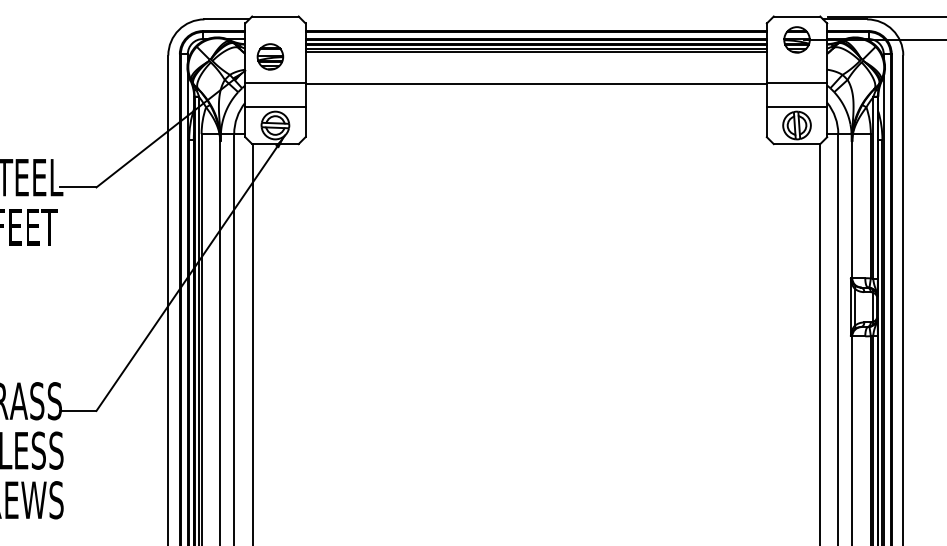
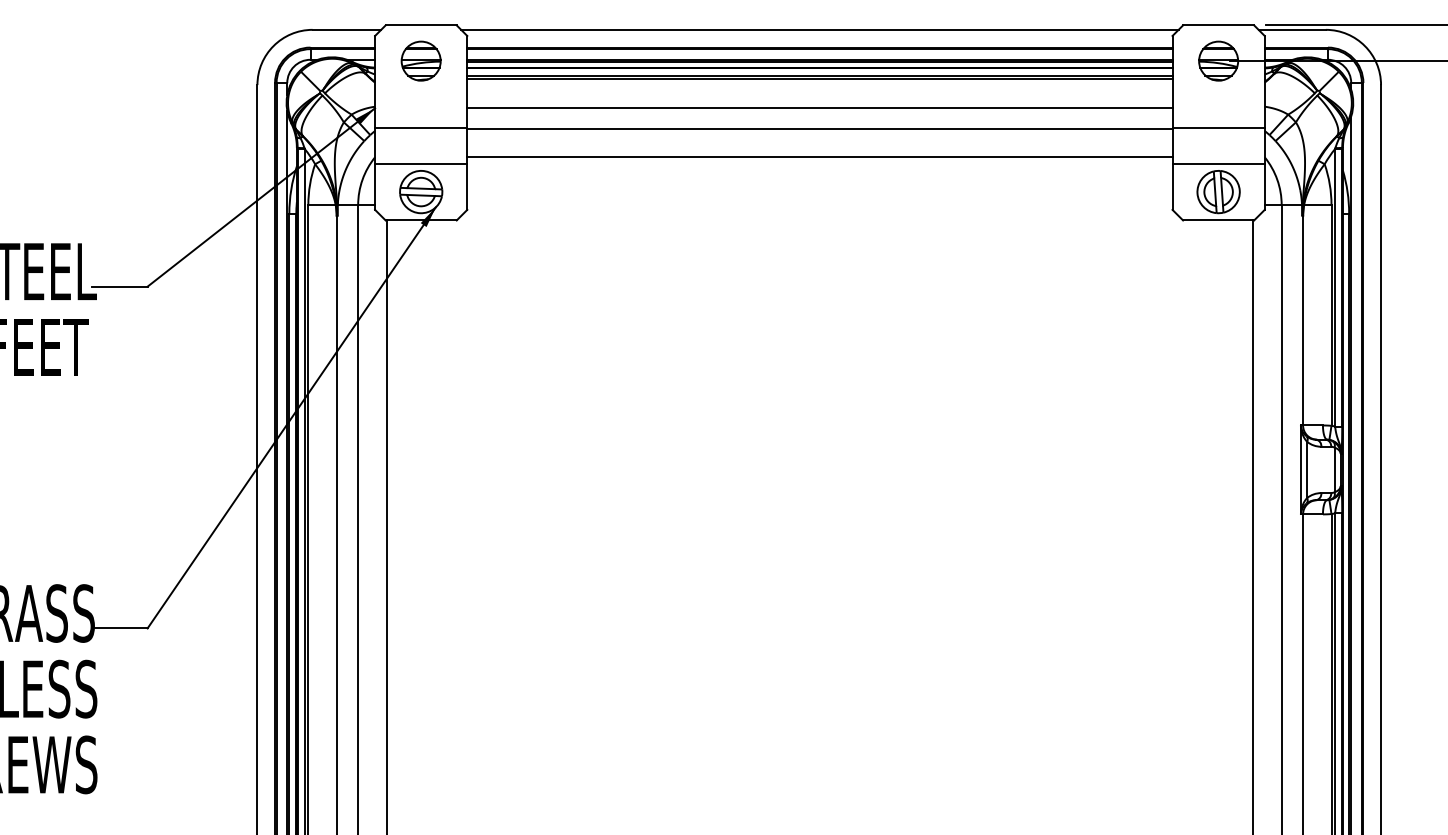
line: (535, 19) -> (818, 29), added
part: (270, 56) -> (421, 60), moved
line: (535, 70) -> (818, 107), added
line: (535, 102) -> (818, 156), added

